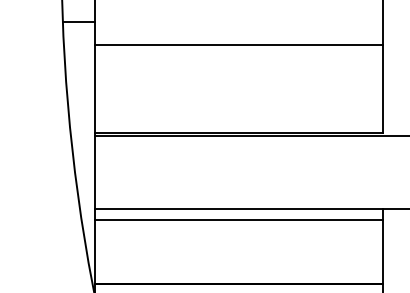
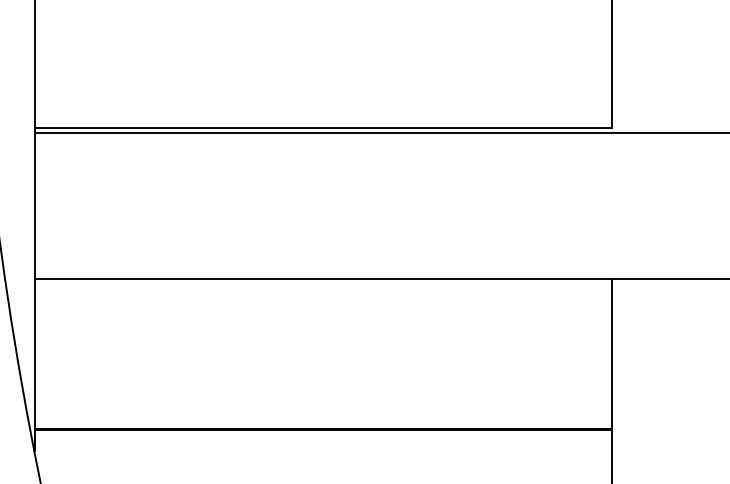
line: (238, 219) -> (322, 300), removed

